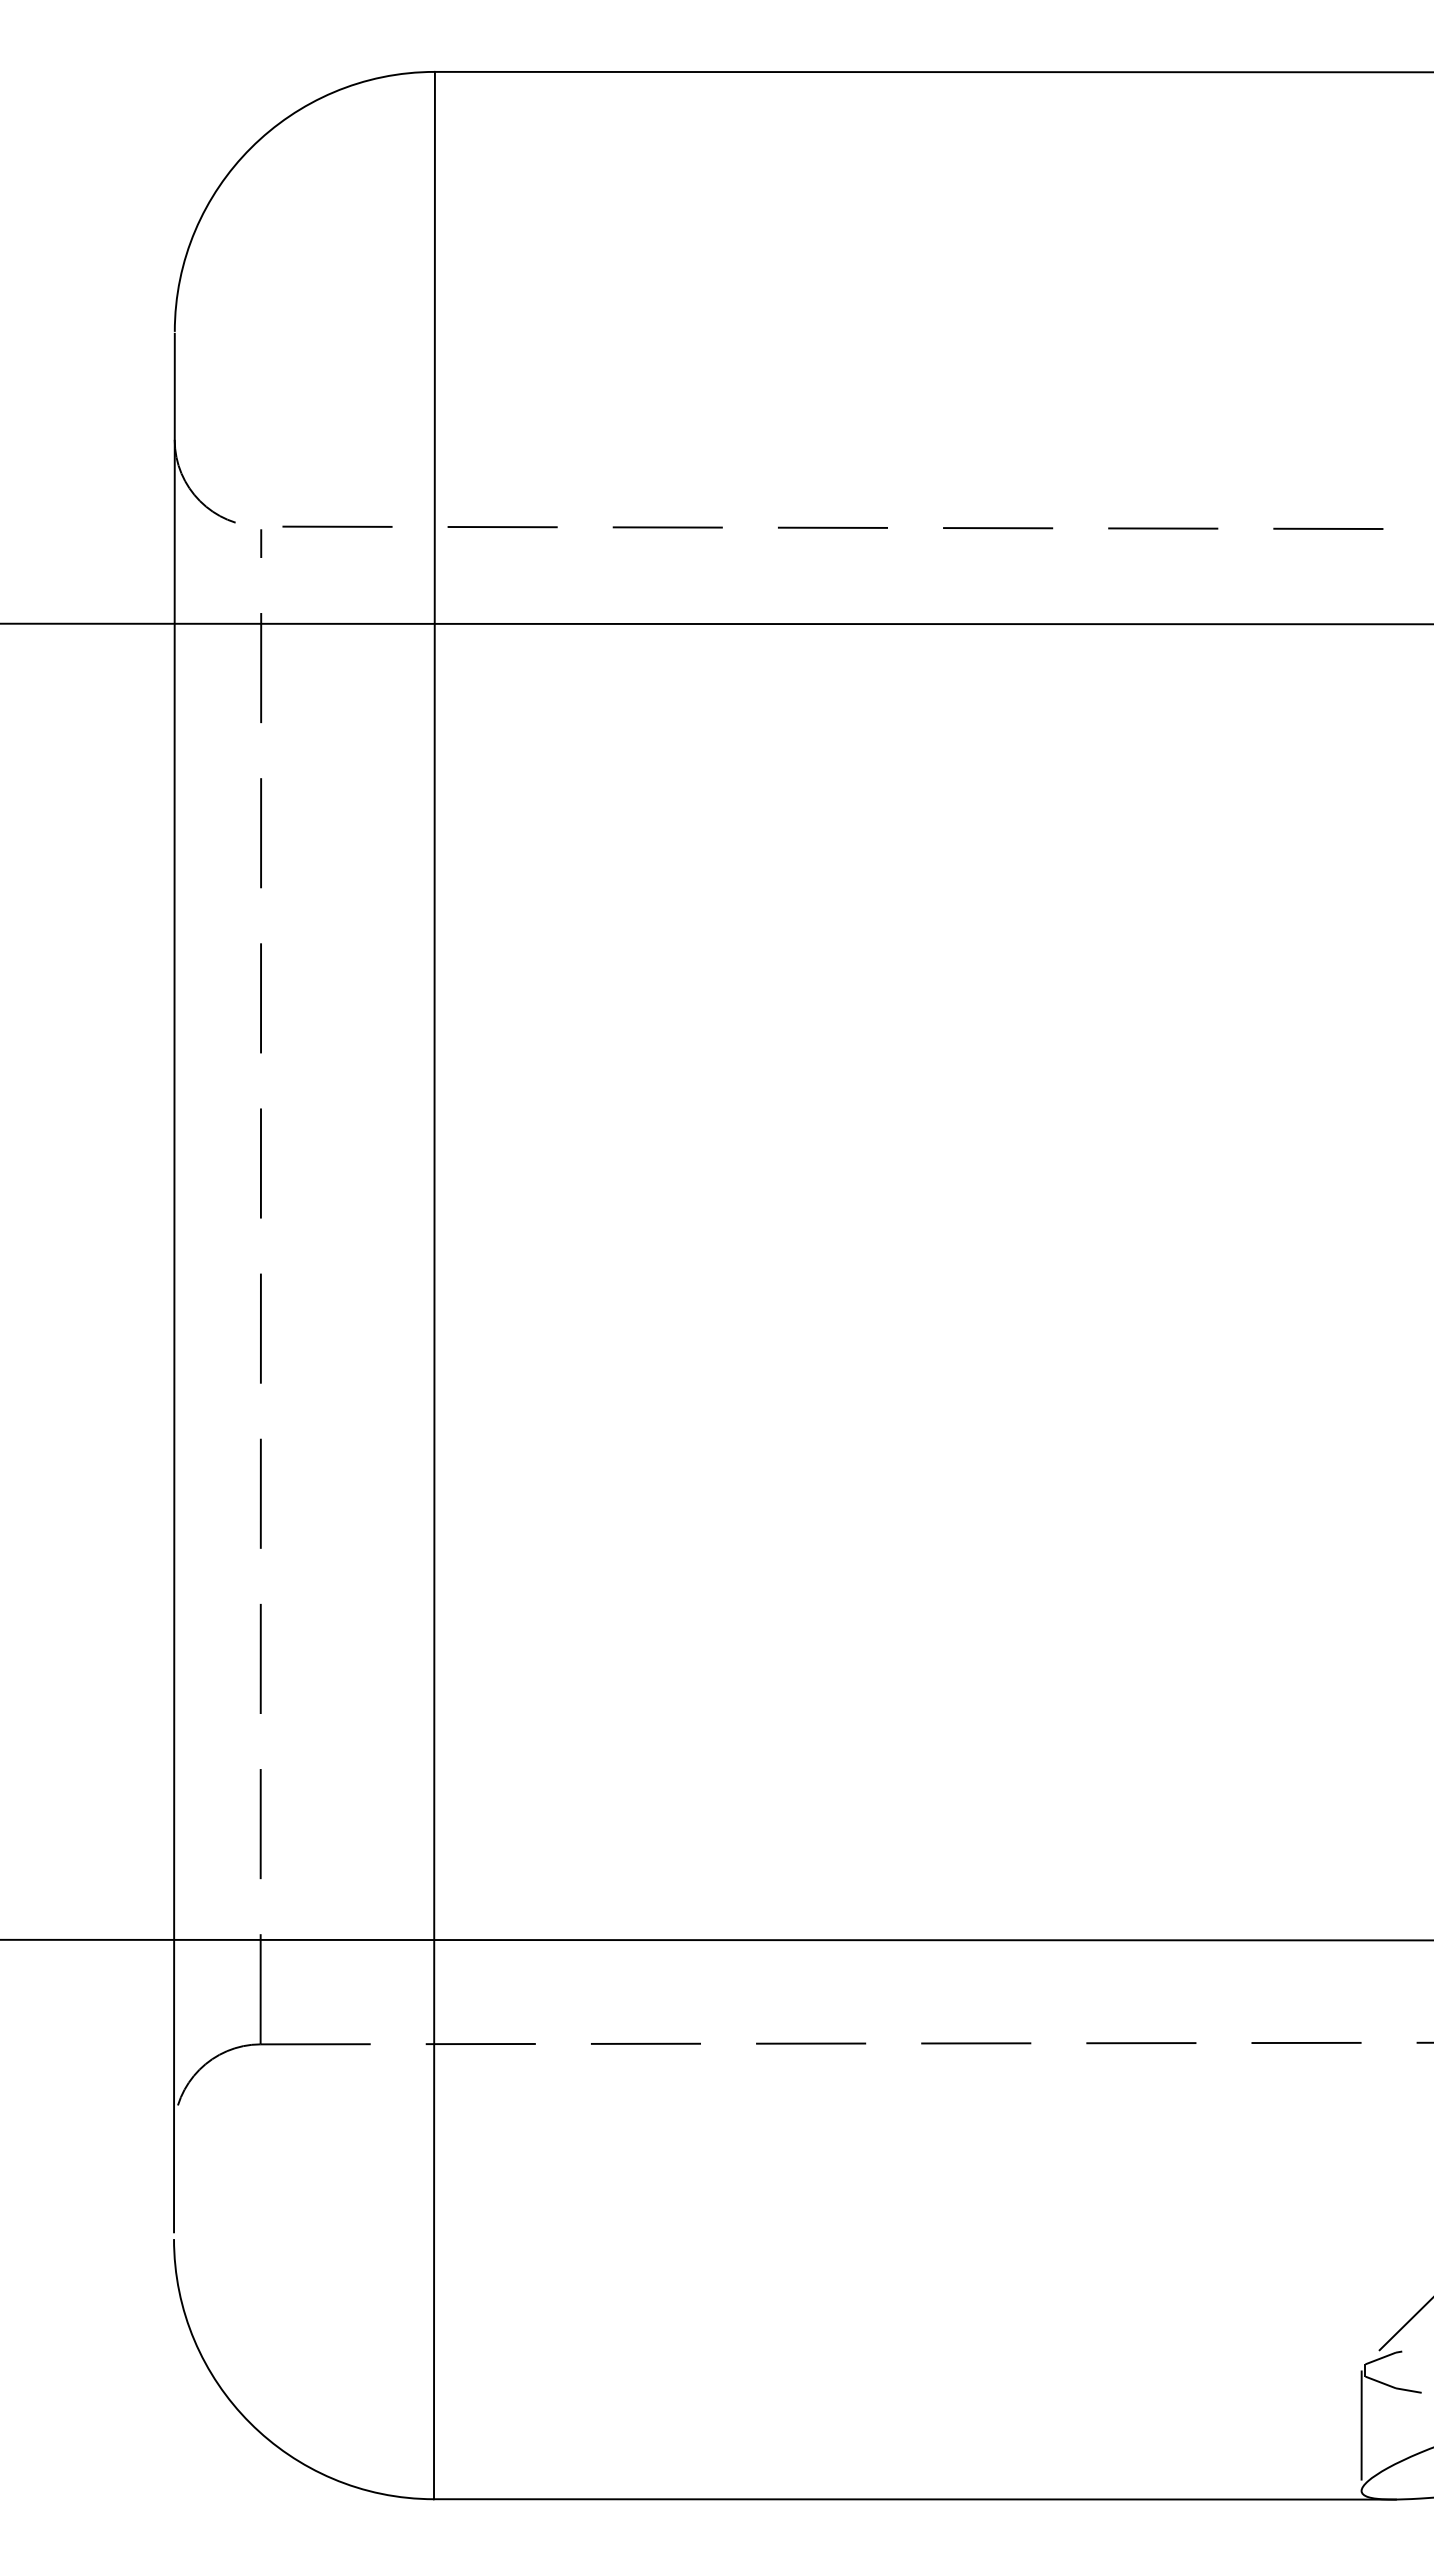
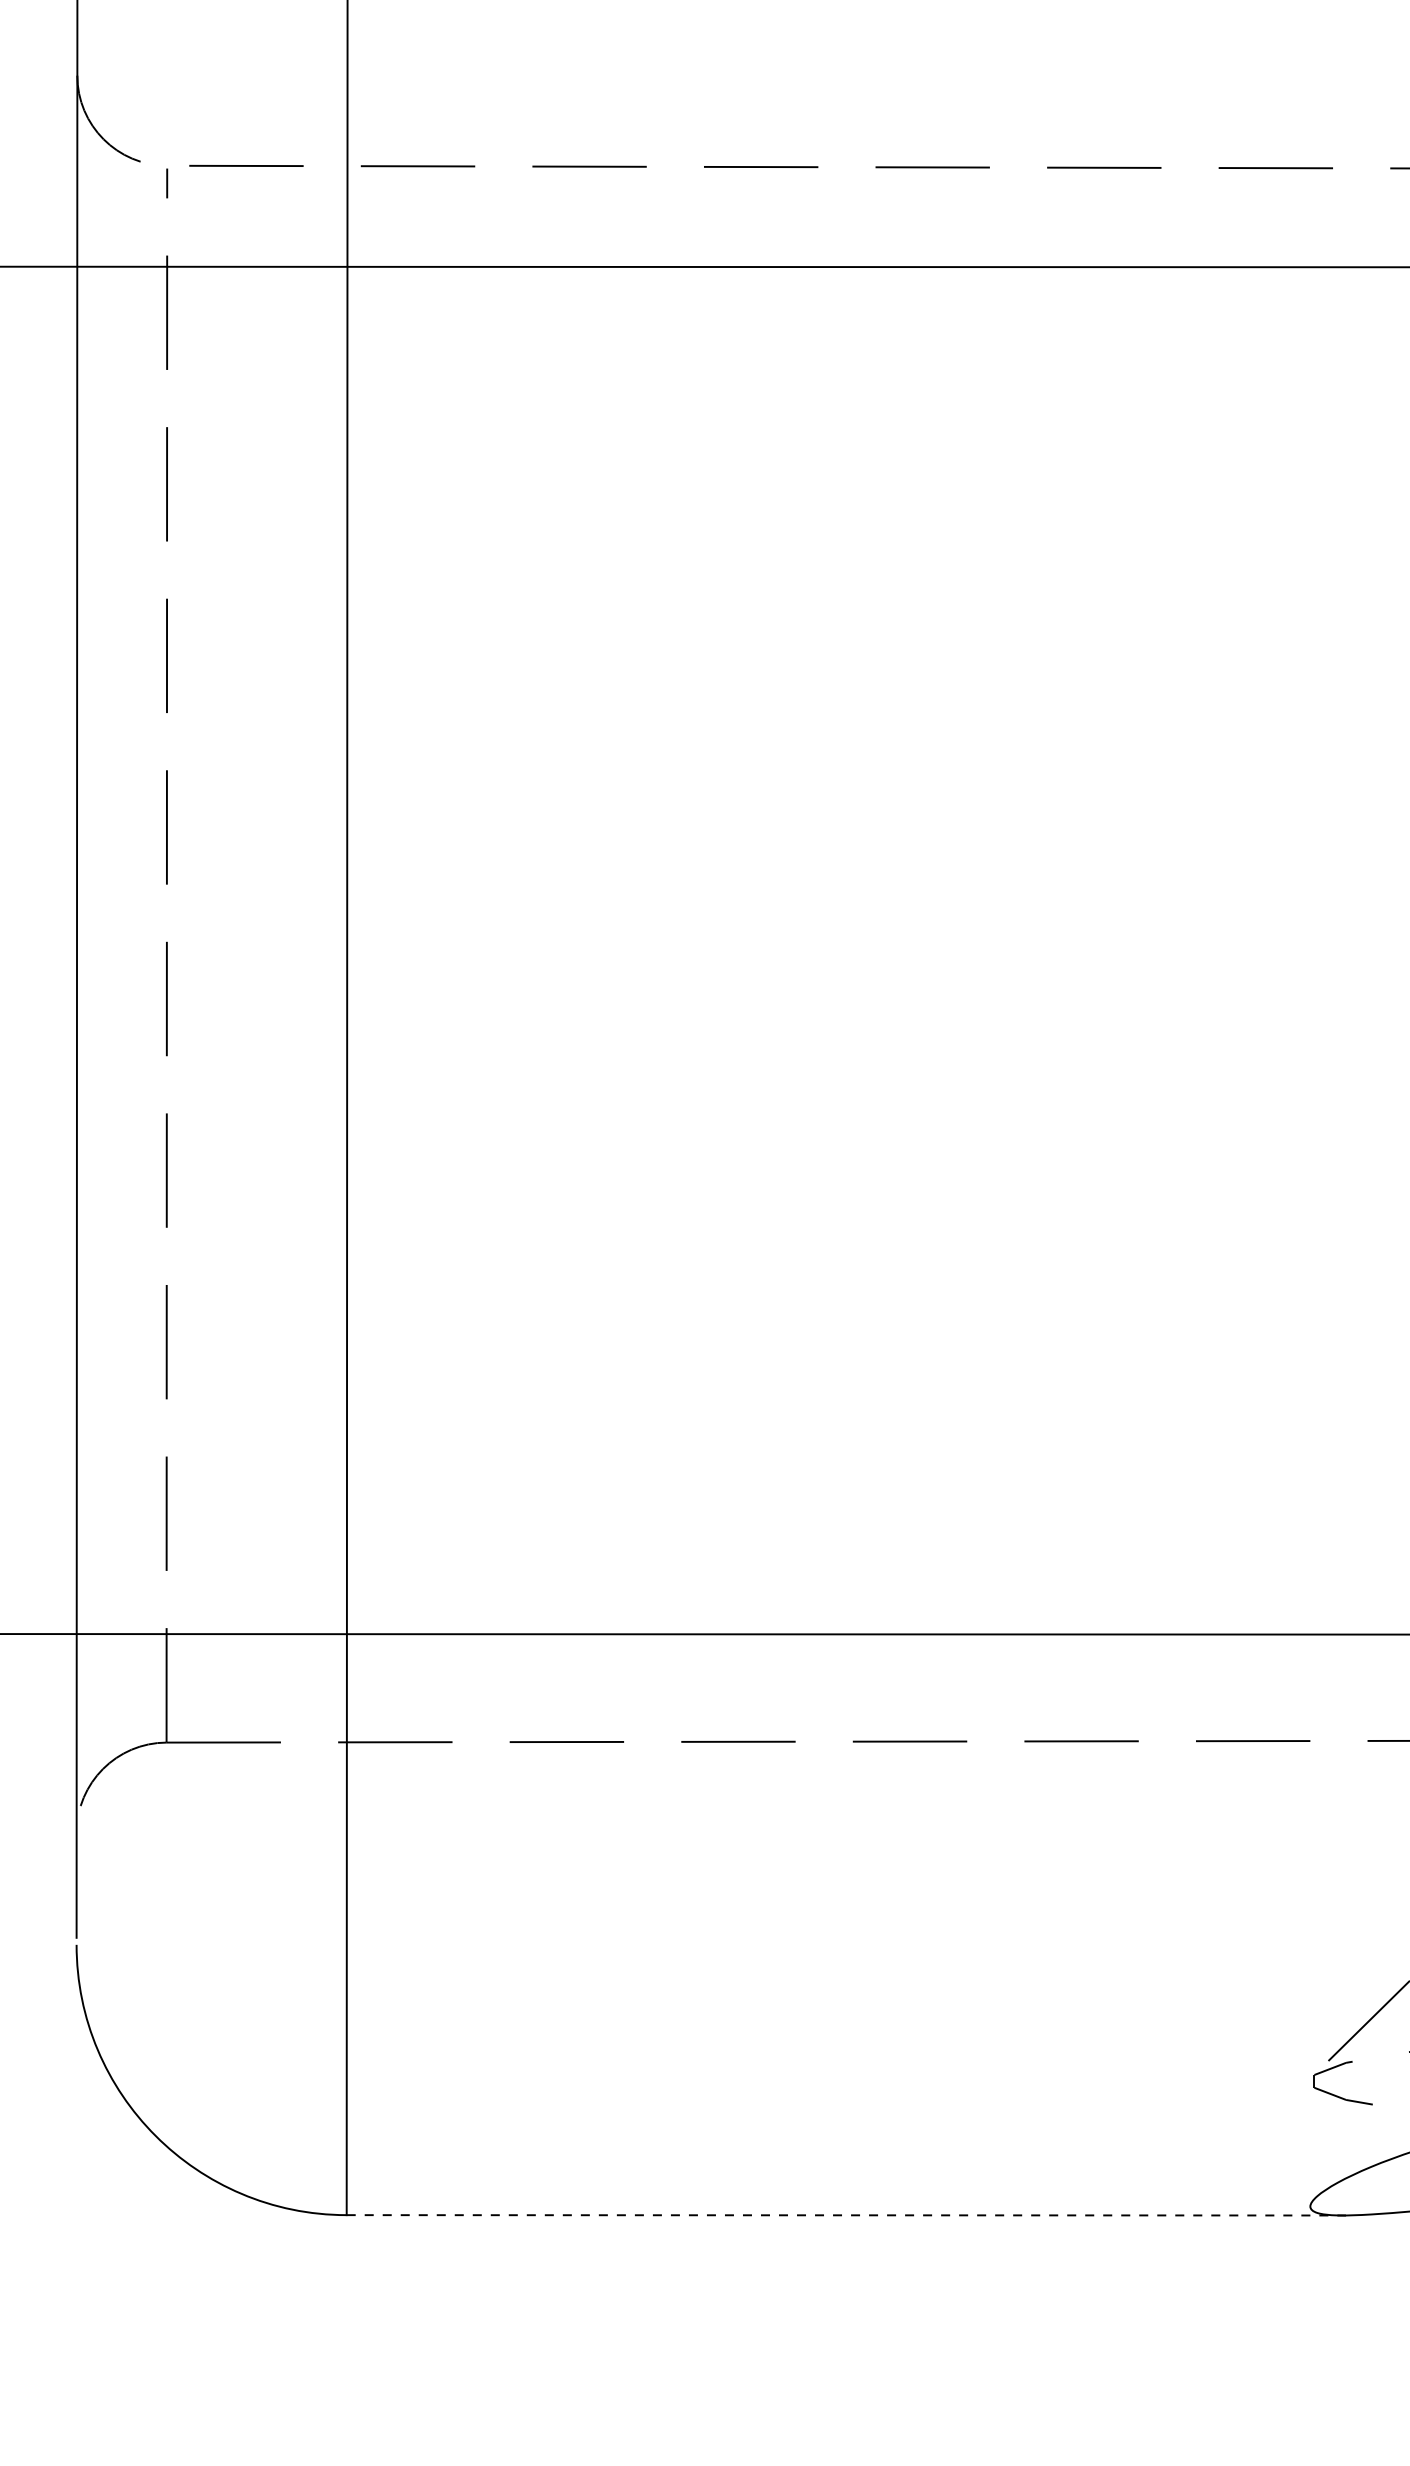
line: (1361, 2430) -> (1310, 2143), removed
line: (914, 2499) -> (845, 2215), solid -> dashed

